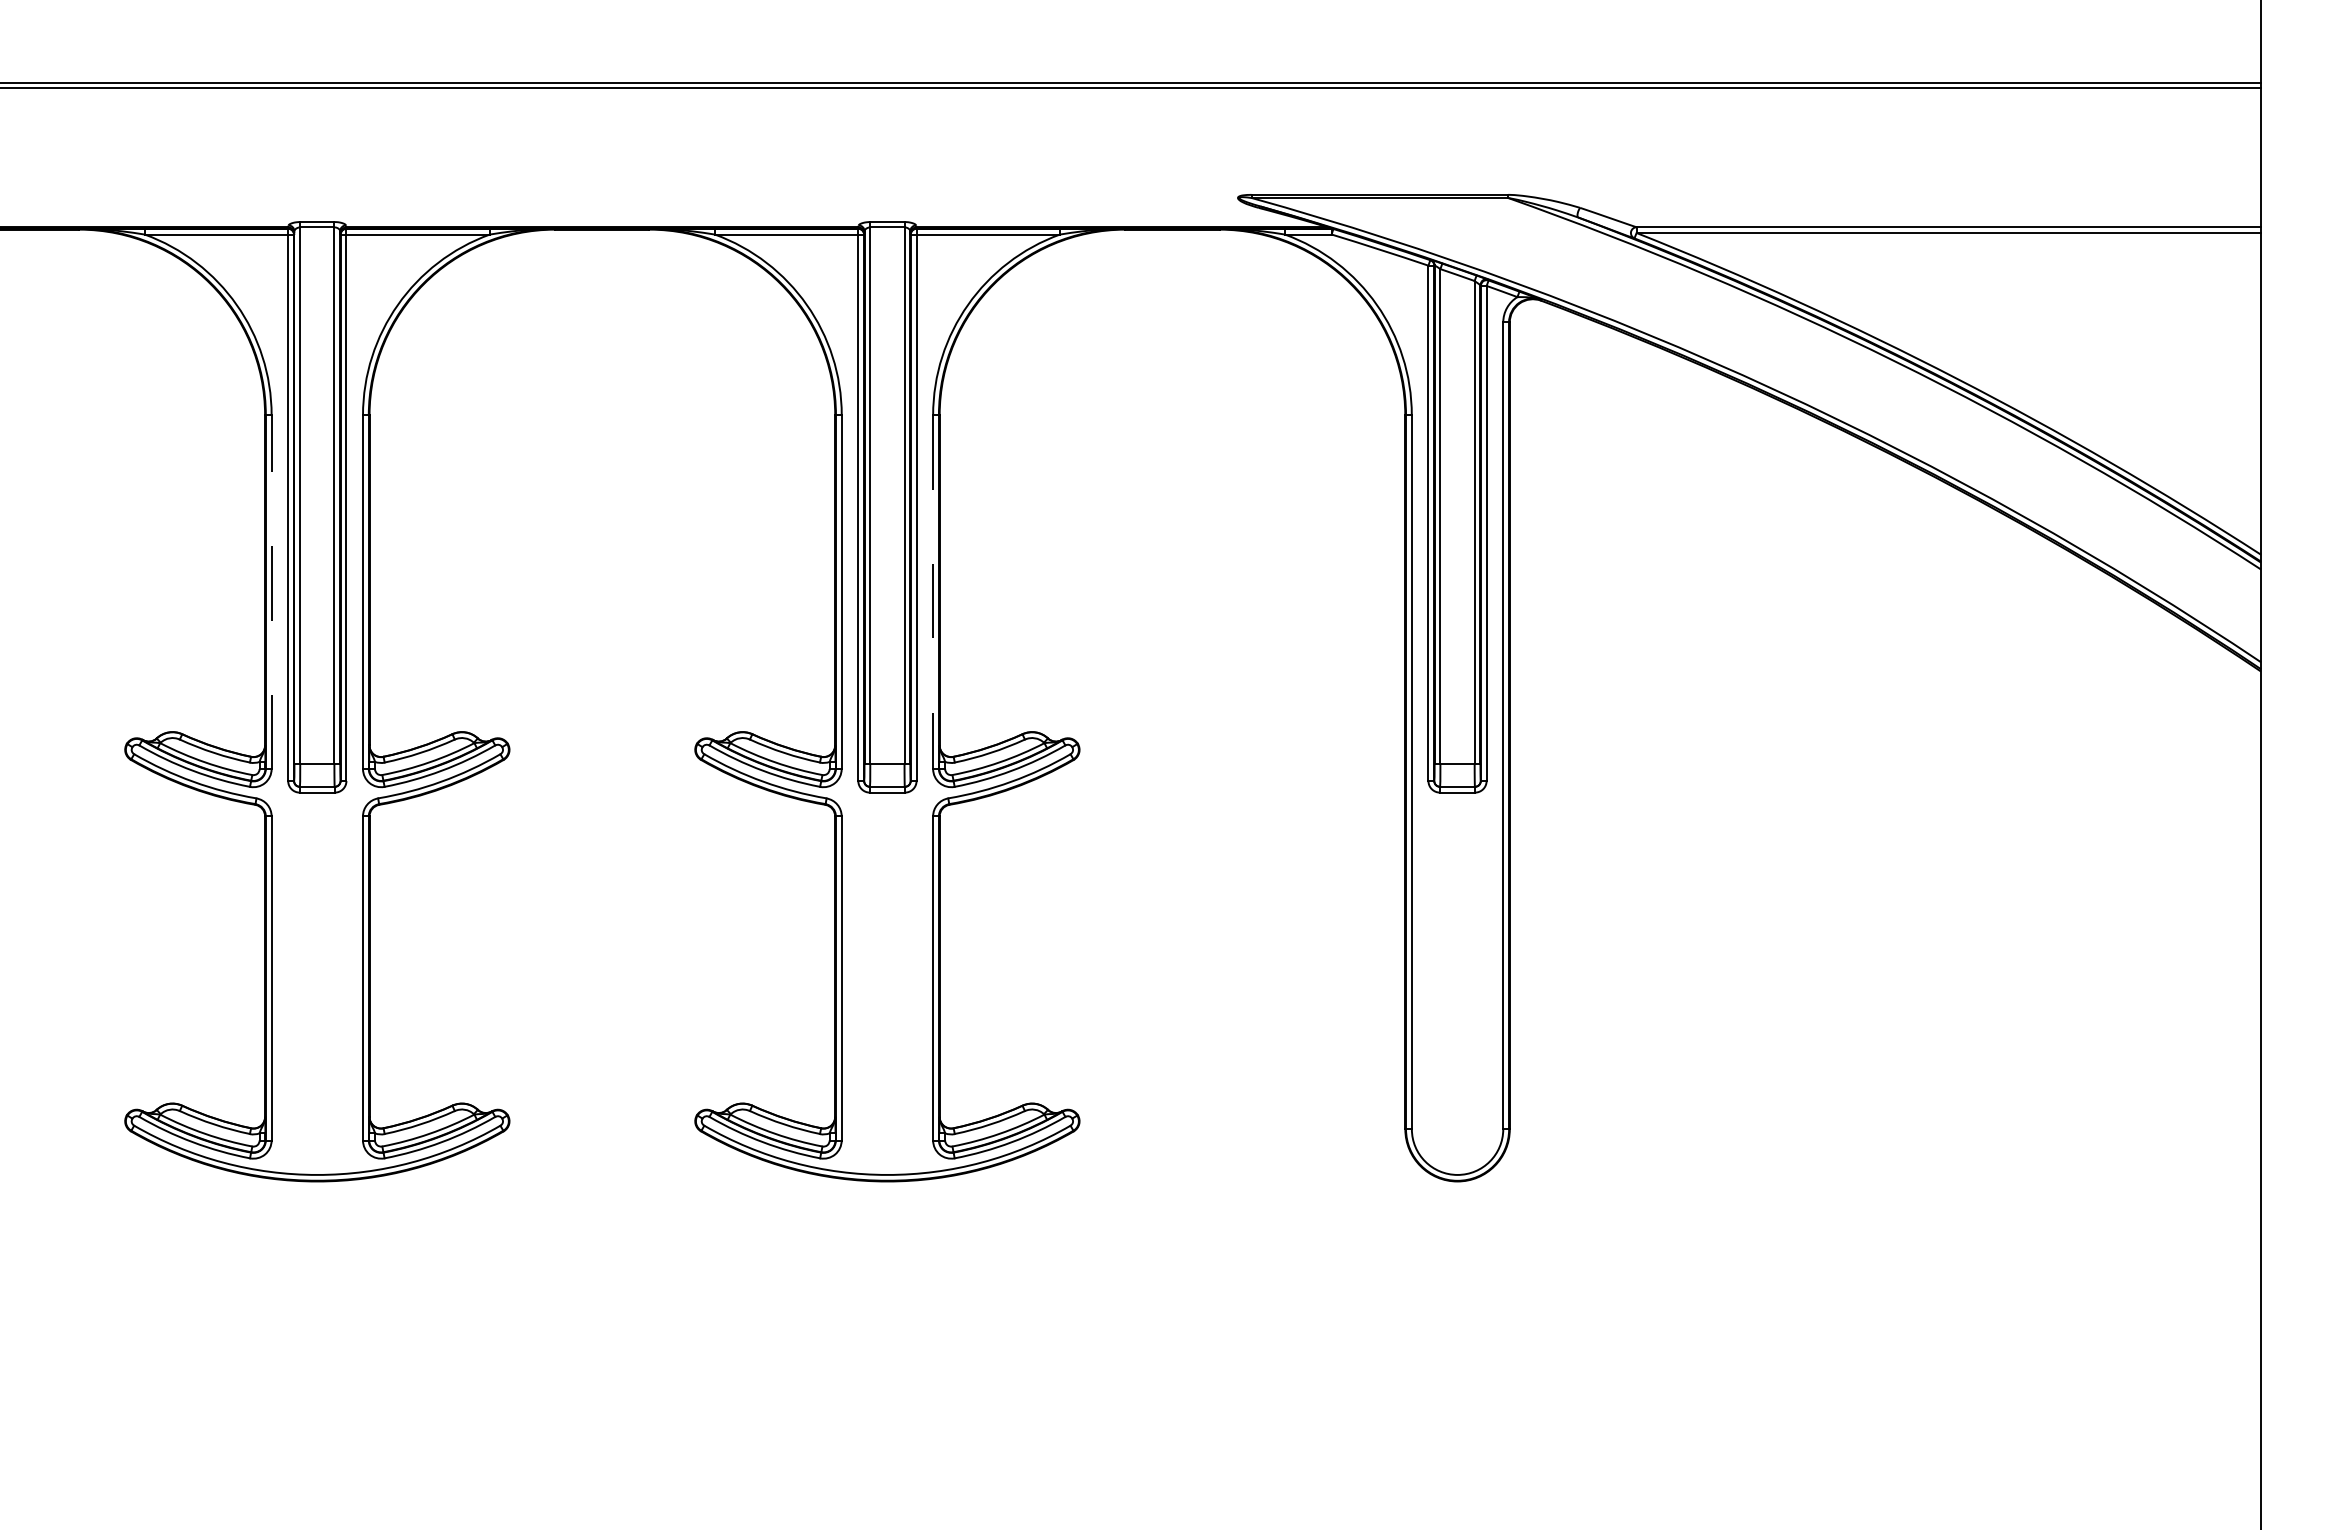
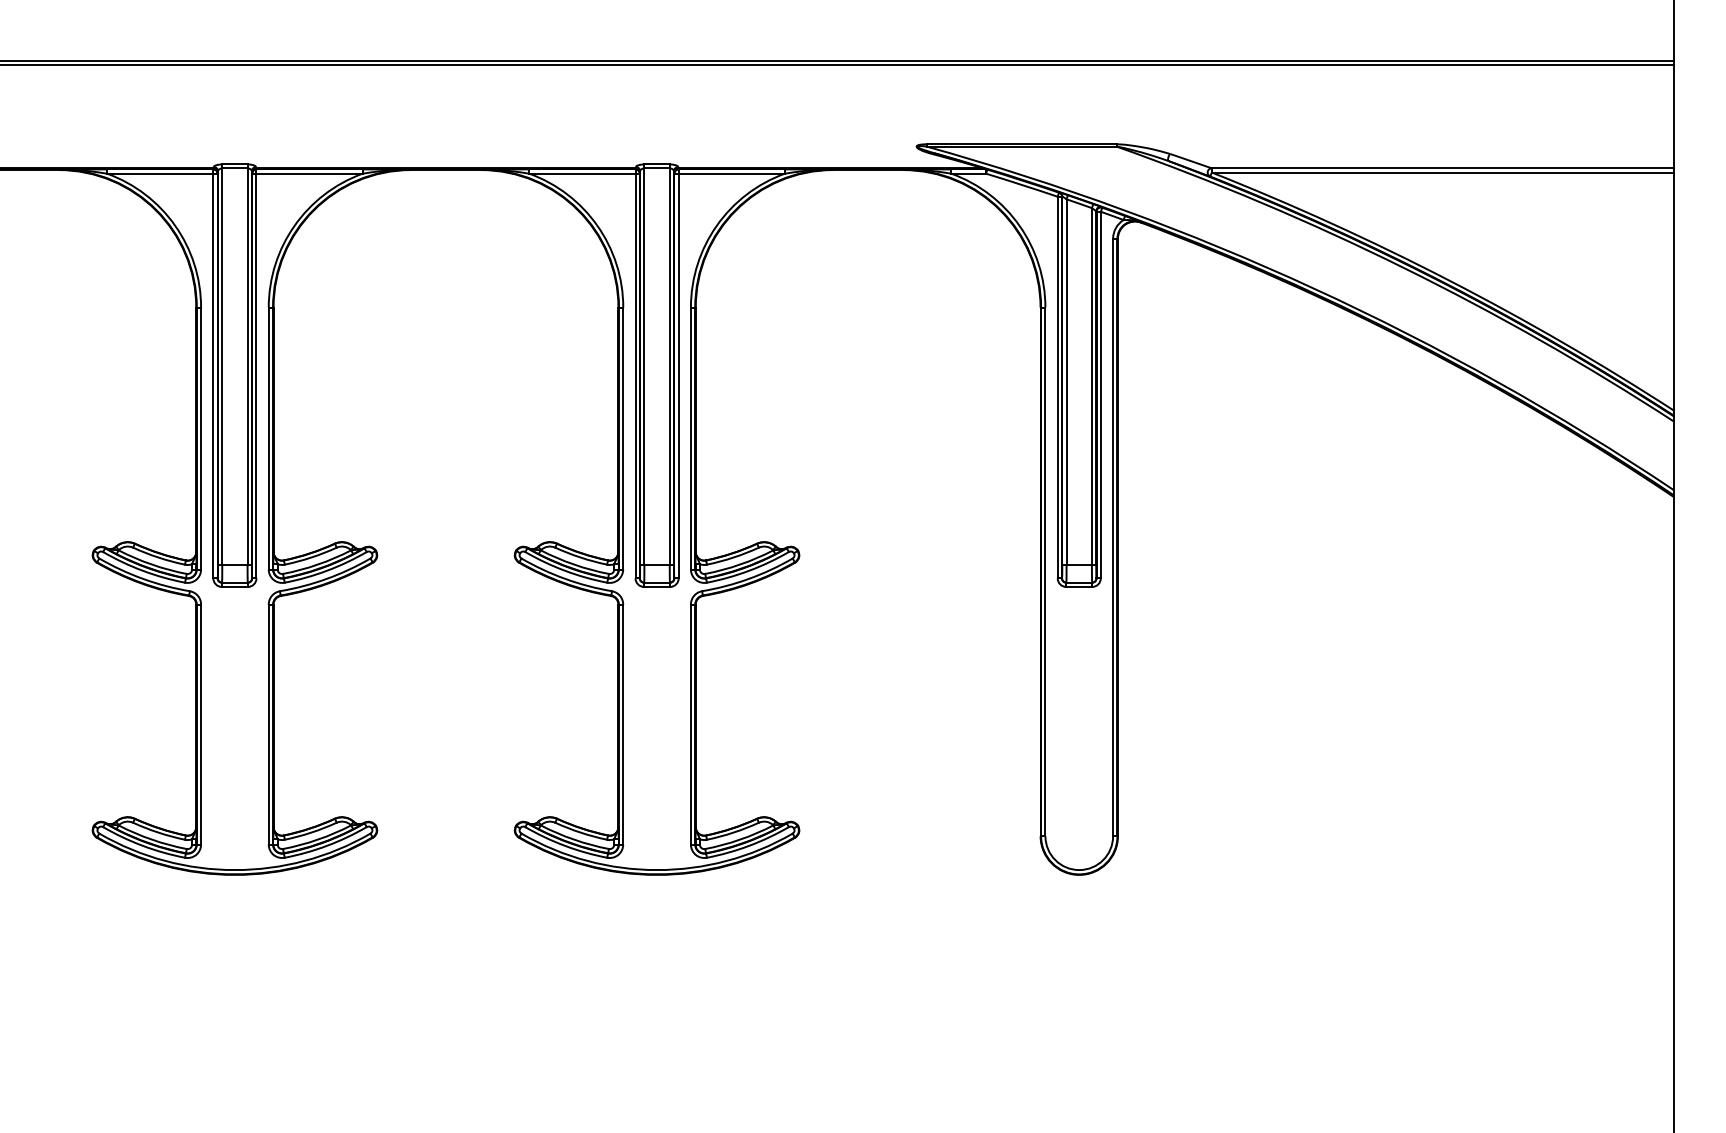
line: (271, 592) -> (200, 438), dashed -> solid
line: (933, 592) -> (691, 438), dashed -> solid

